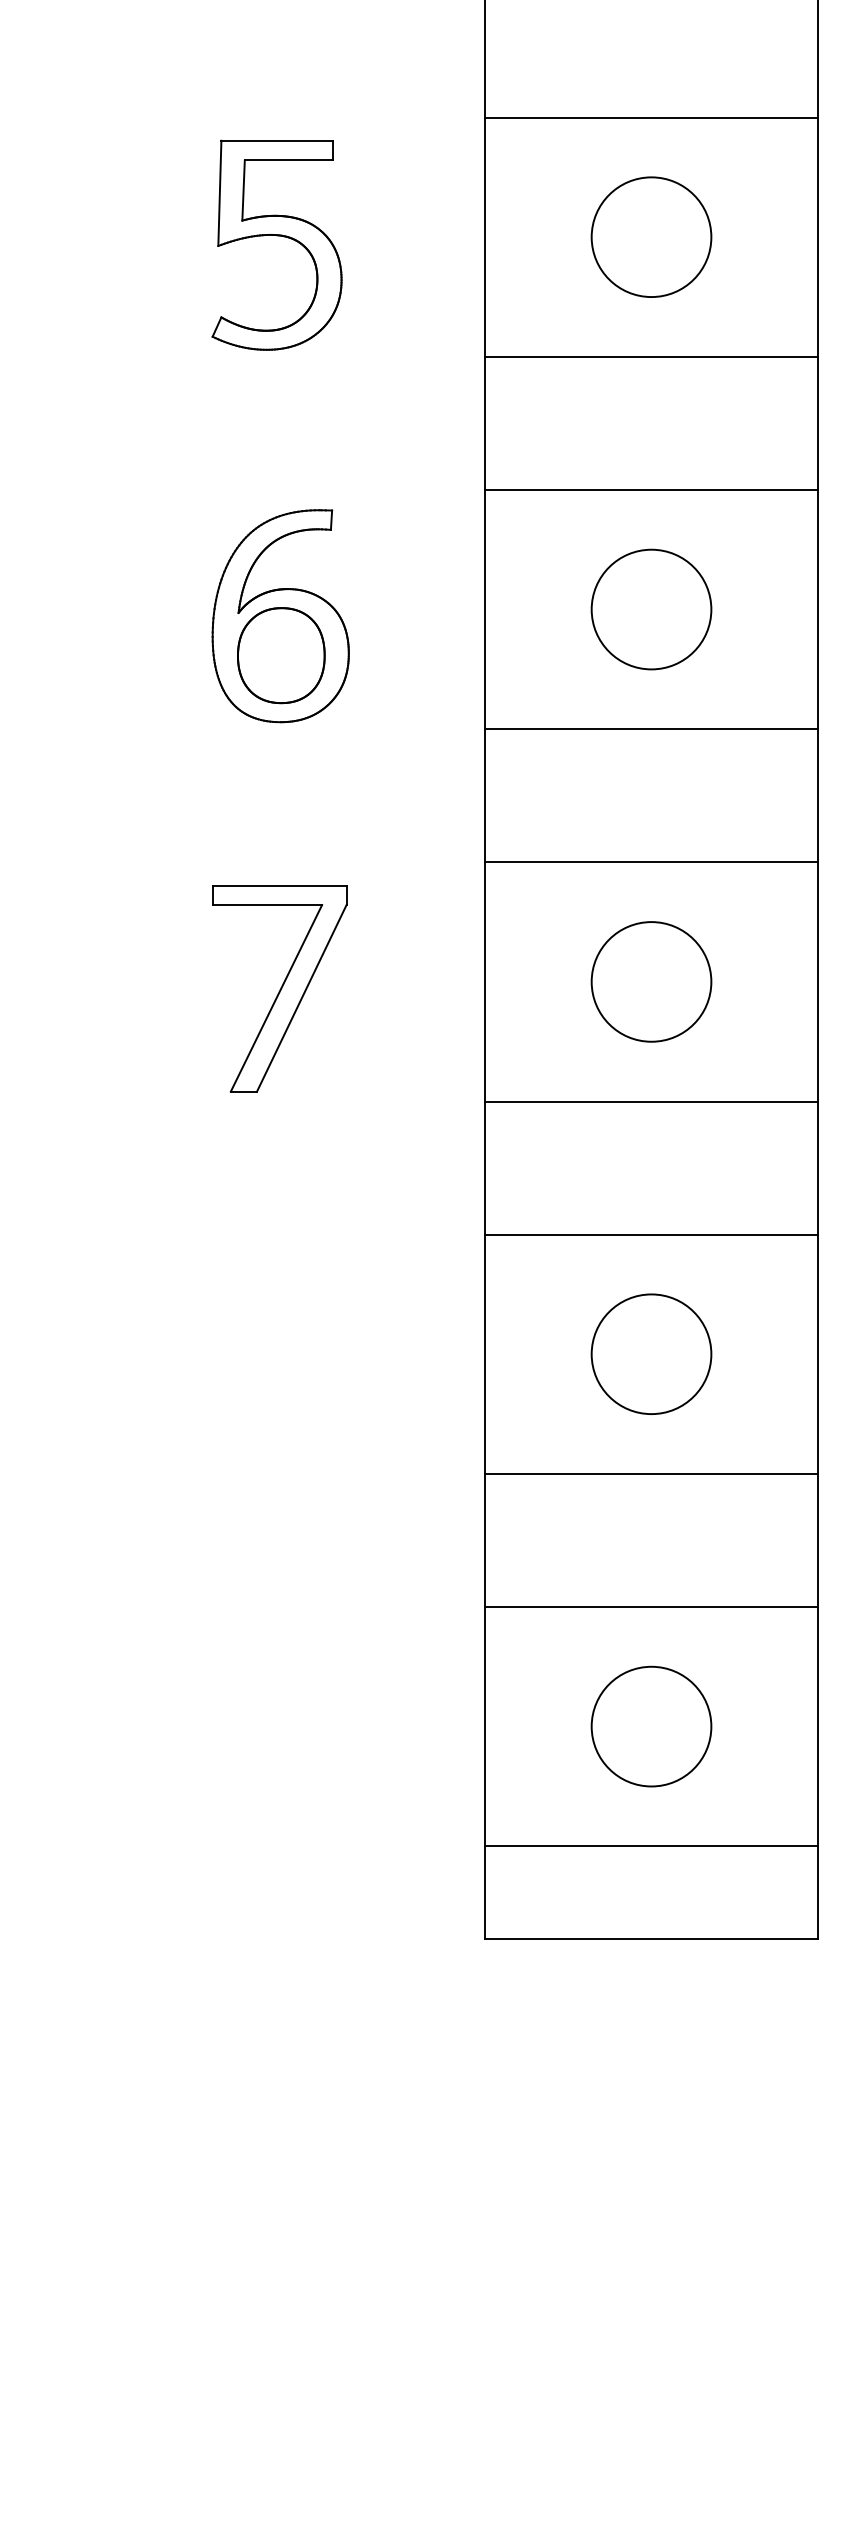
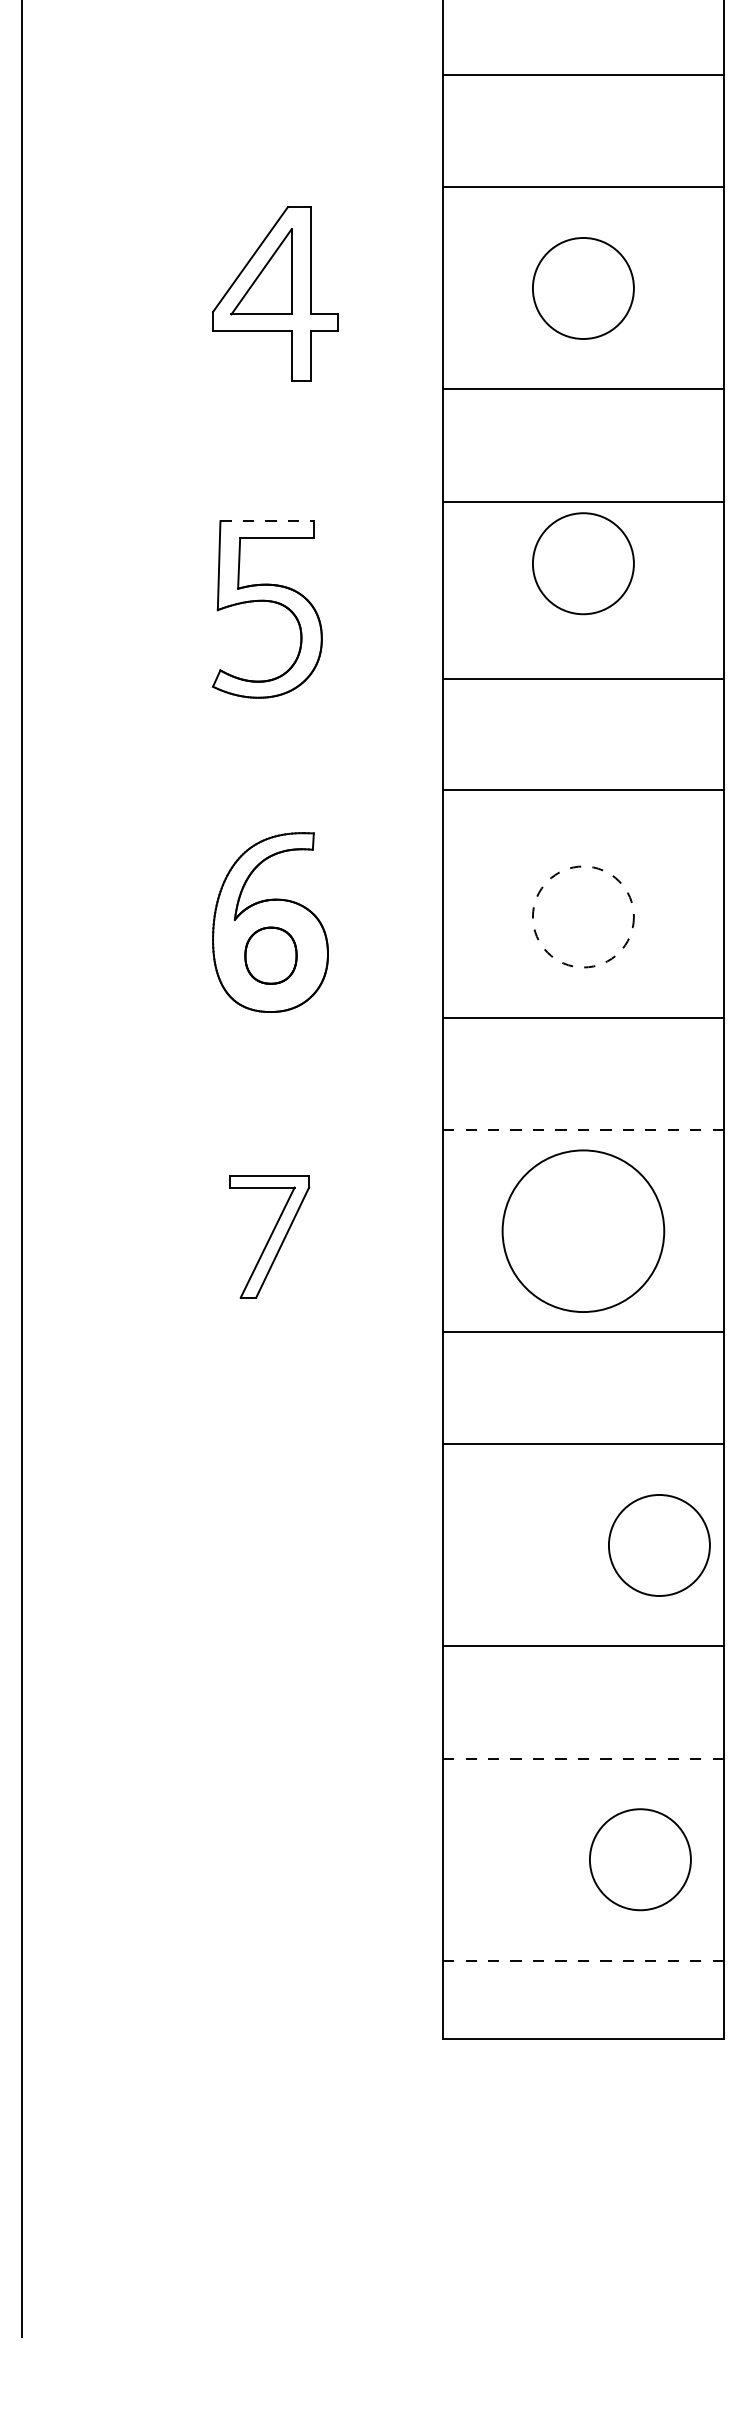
line: (277, 140) -> (267, 521), solid -> dashed
circle: (651, 236) -> (583, 563), moved
line: (651, 356) -> (583, 678), moved
line: (651, 489) -> (583, 789), moved
circle: (650, 608) -> (582, 916), solid -> dashed
part: (280, 655) -> (270, 955), size x0.7
line: (651, 862) -> (583, 1130), solid -> dashed
circle: (650, 981) -> (582, 1230), size x1.6
part: (279, 988) -> (269, 1236), size x0.7
circle: (651, 1354) -> (659, 1545), moved
line: (651, 1606) -> (583, 1758), solid -> dashed
circle: (651, 1726) -> (640, 1859), moved
line: (651, 1846) -> (583, 1960), solid -> dashed

